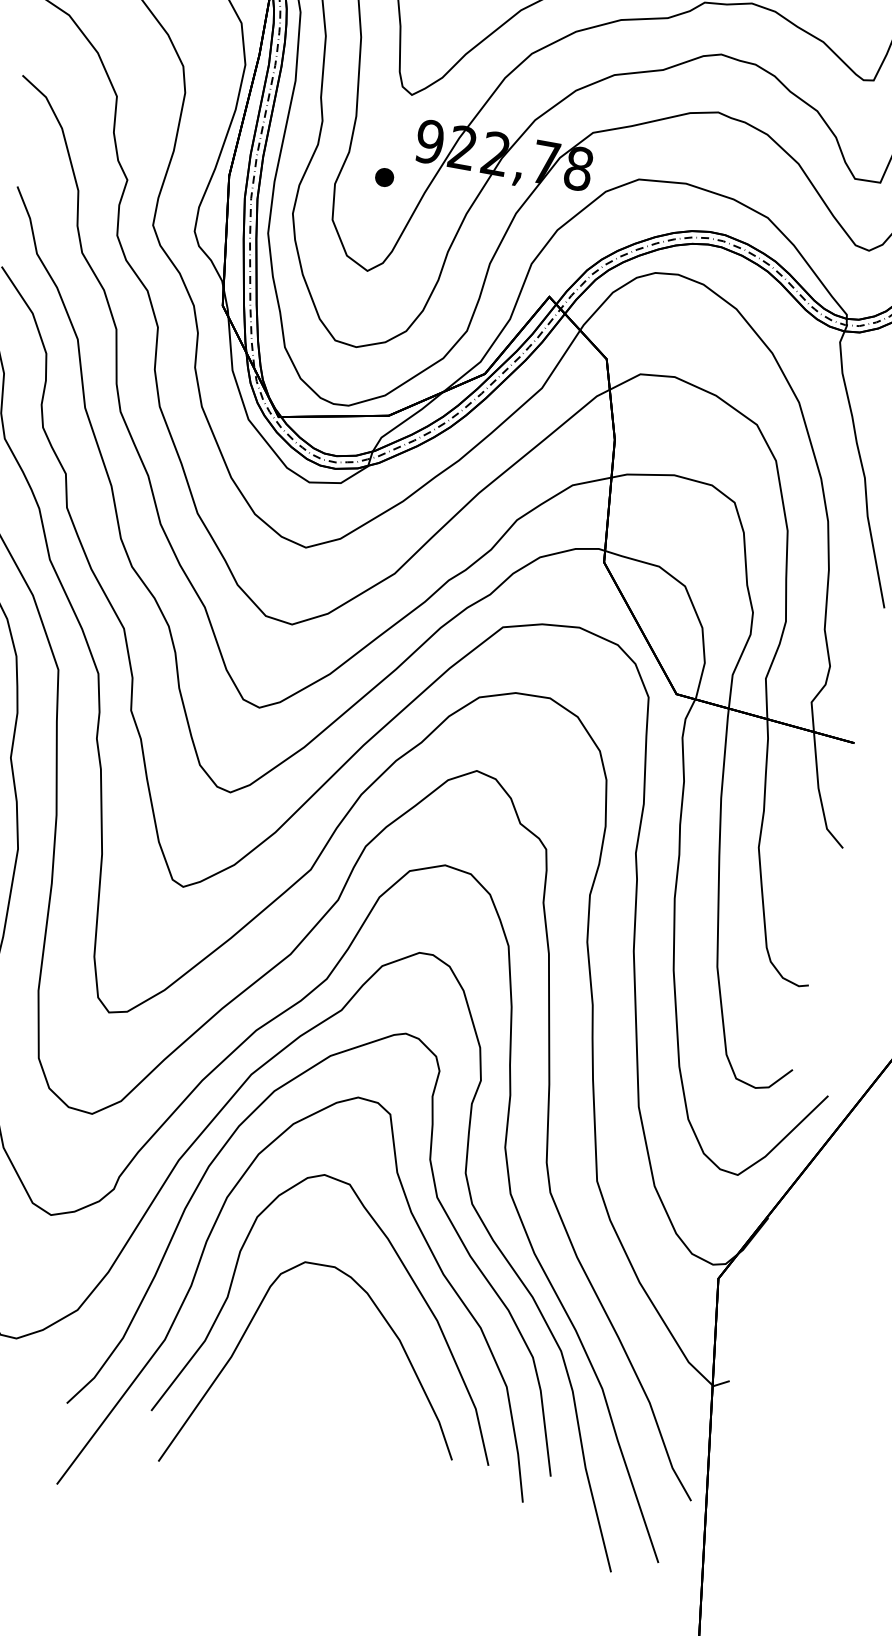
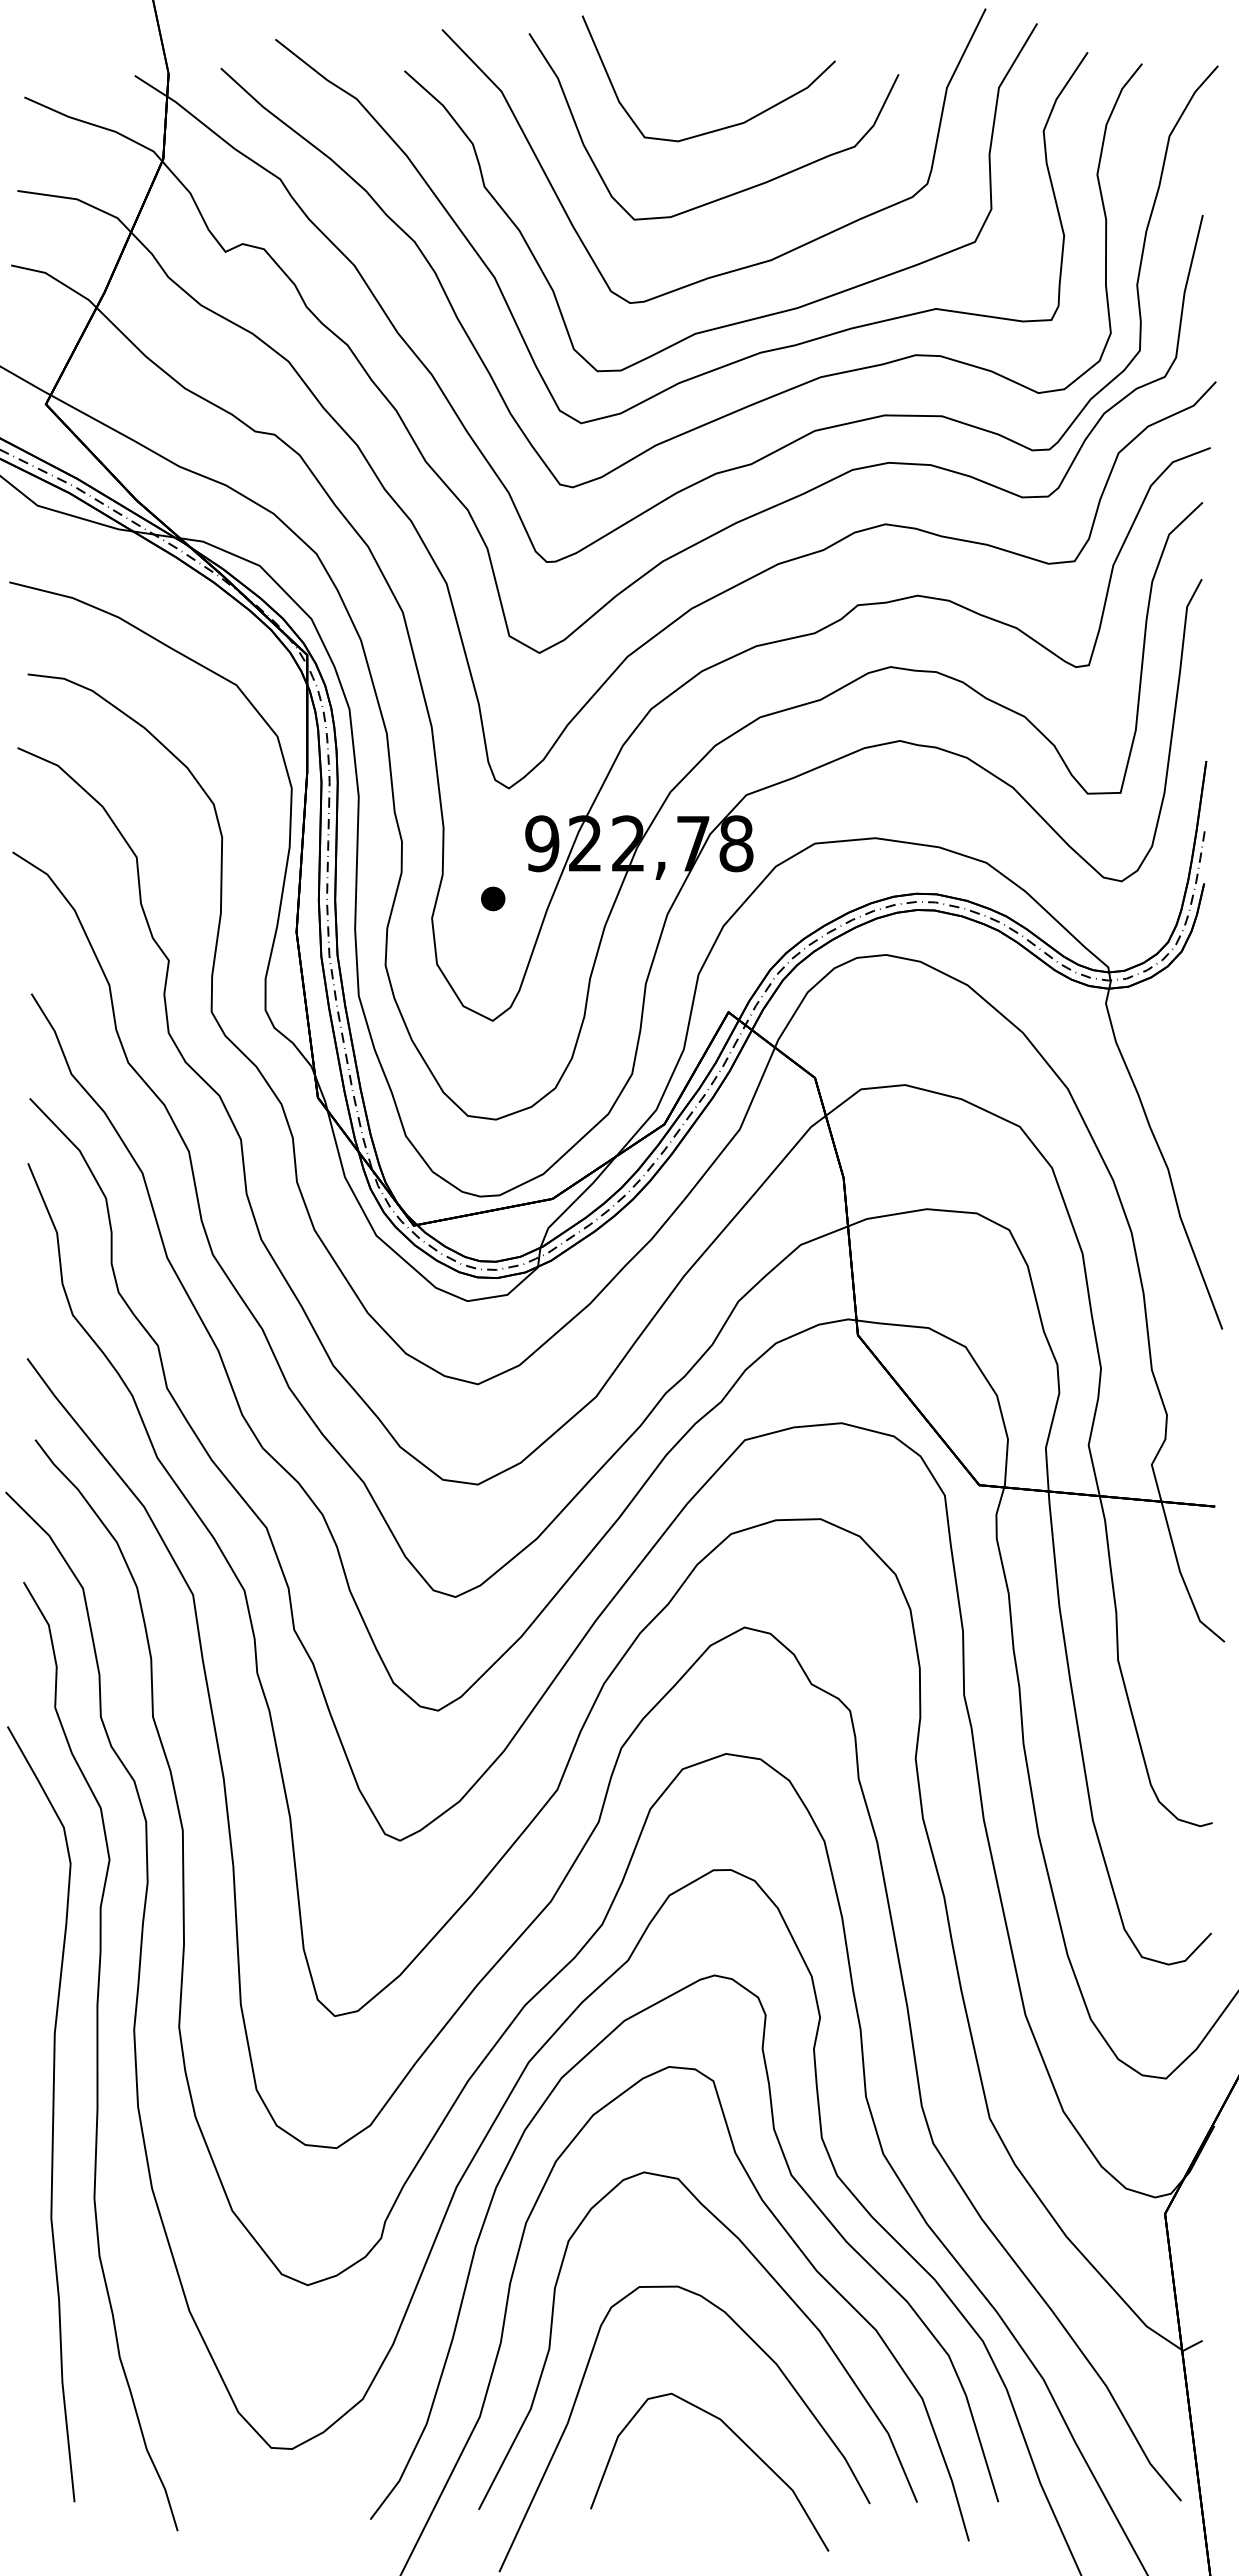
curve: (361, 1393) -> (740, 2440), added

